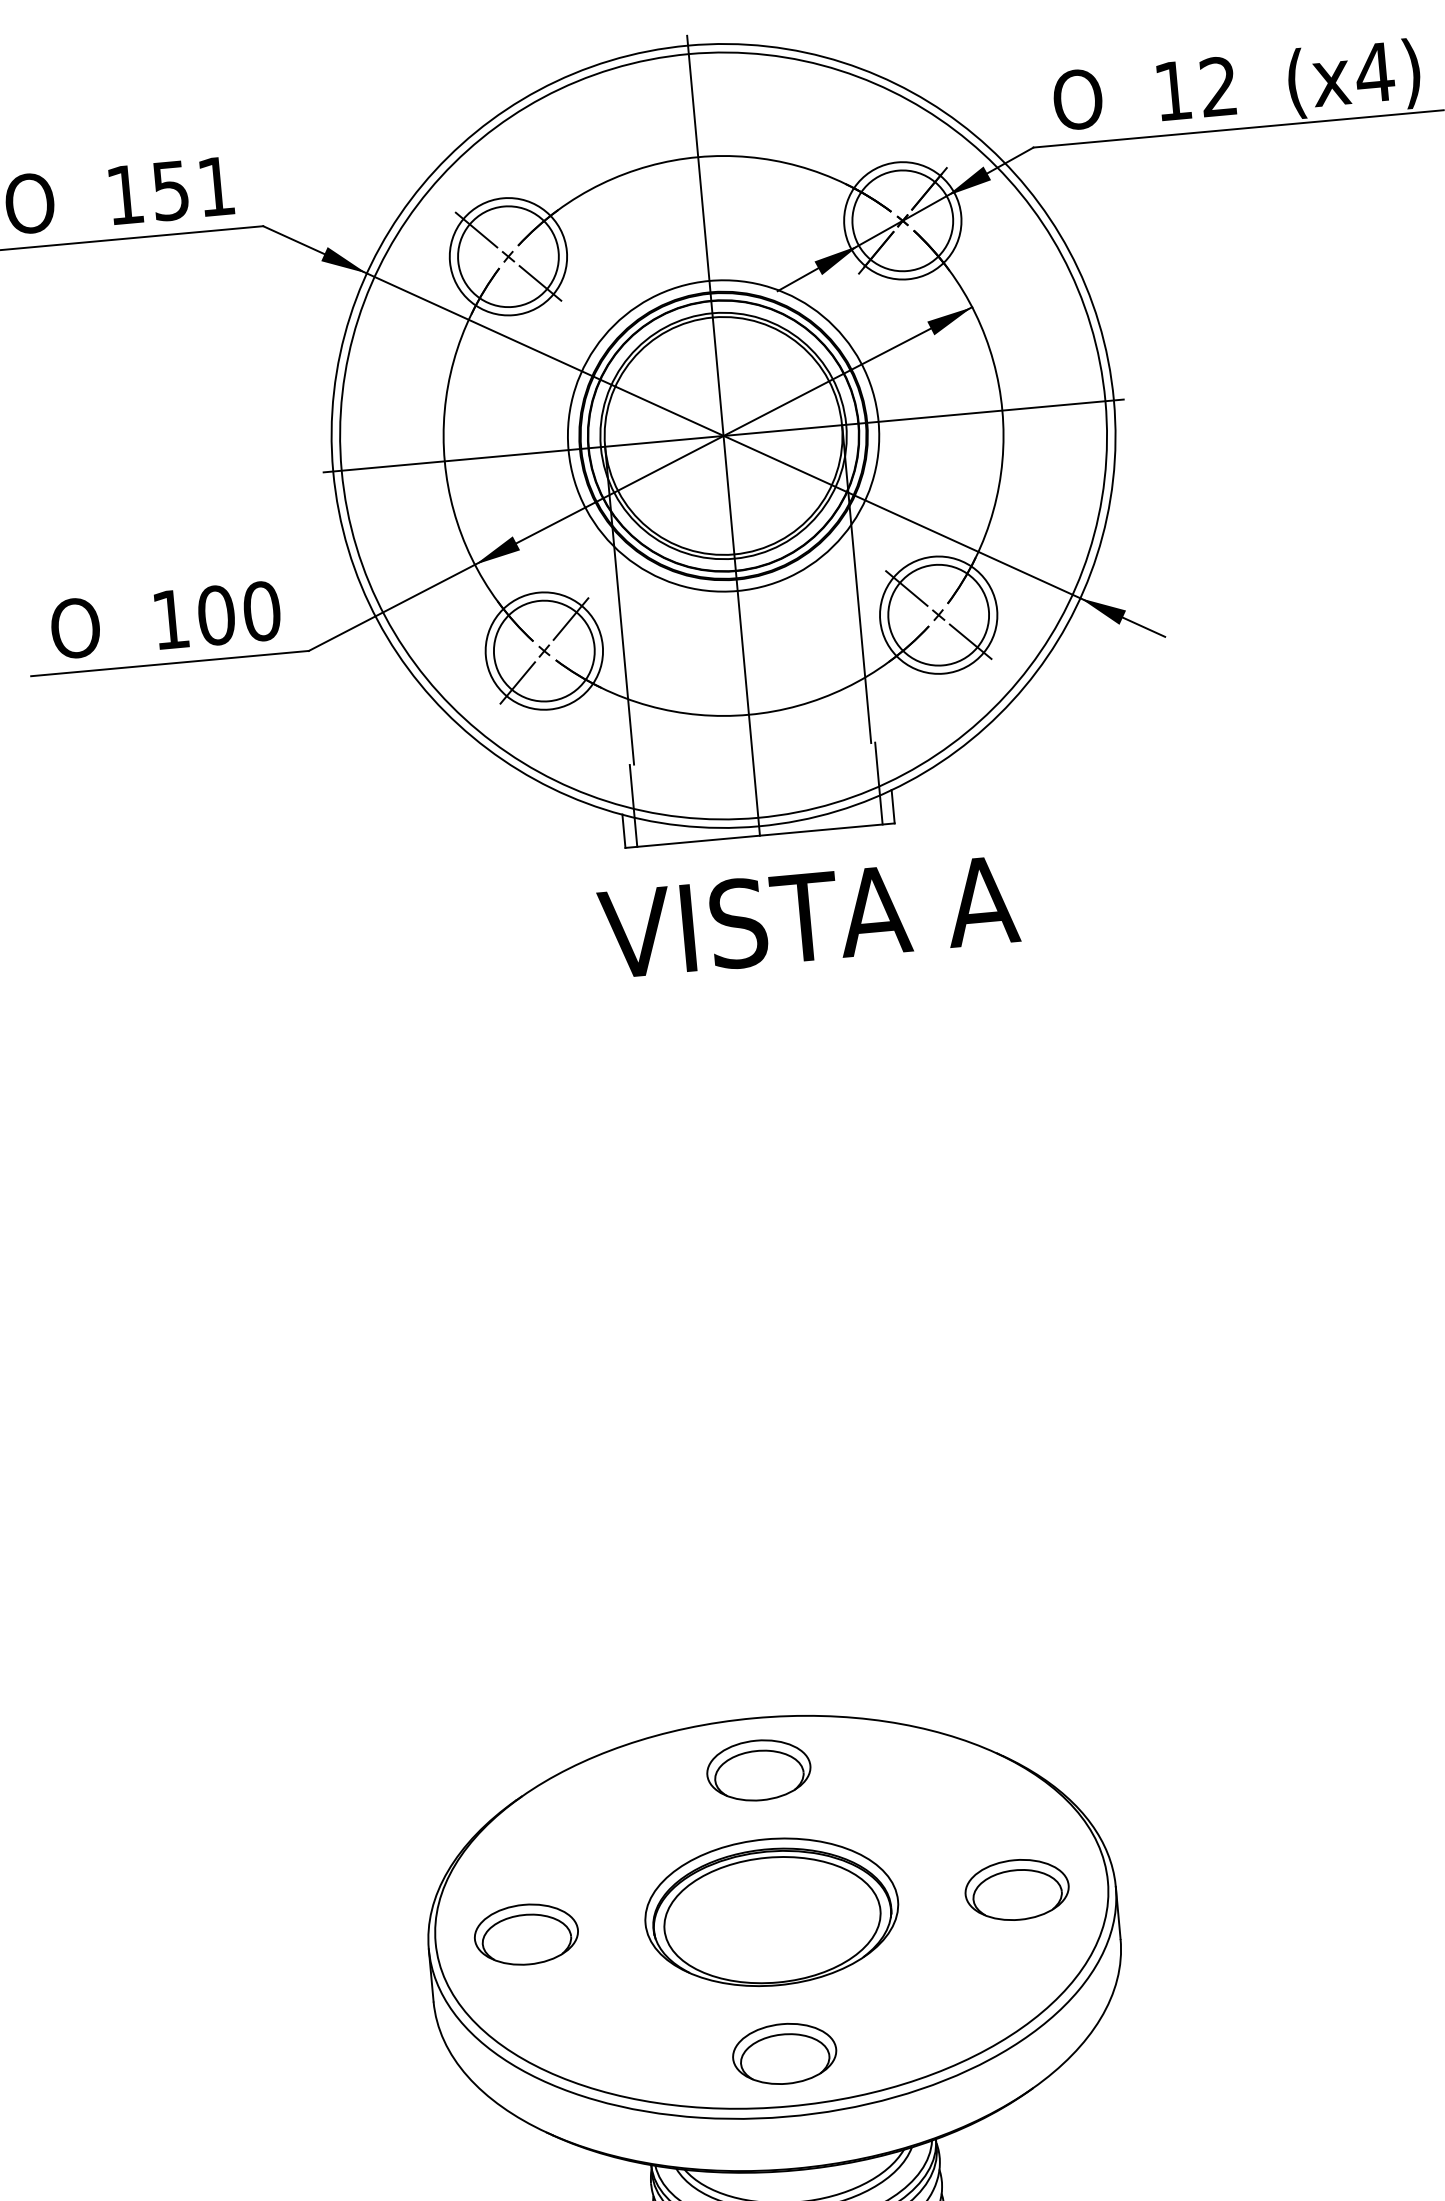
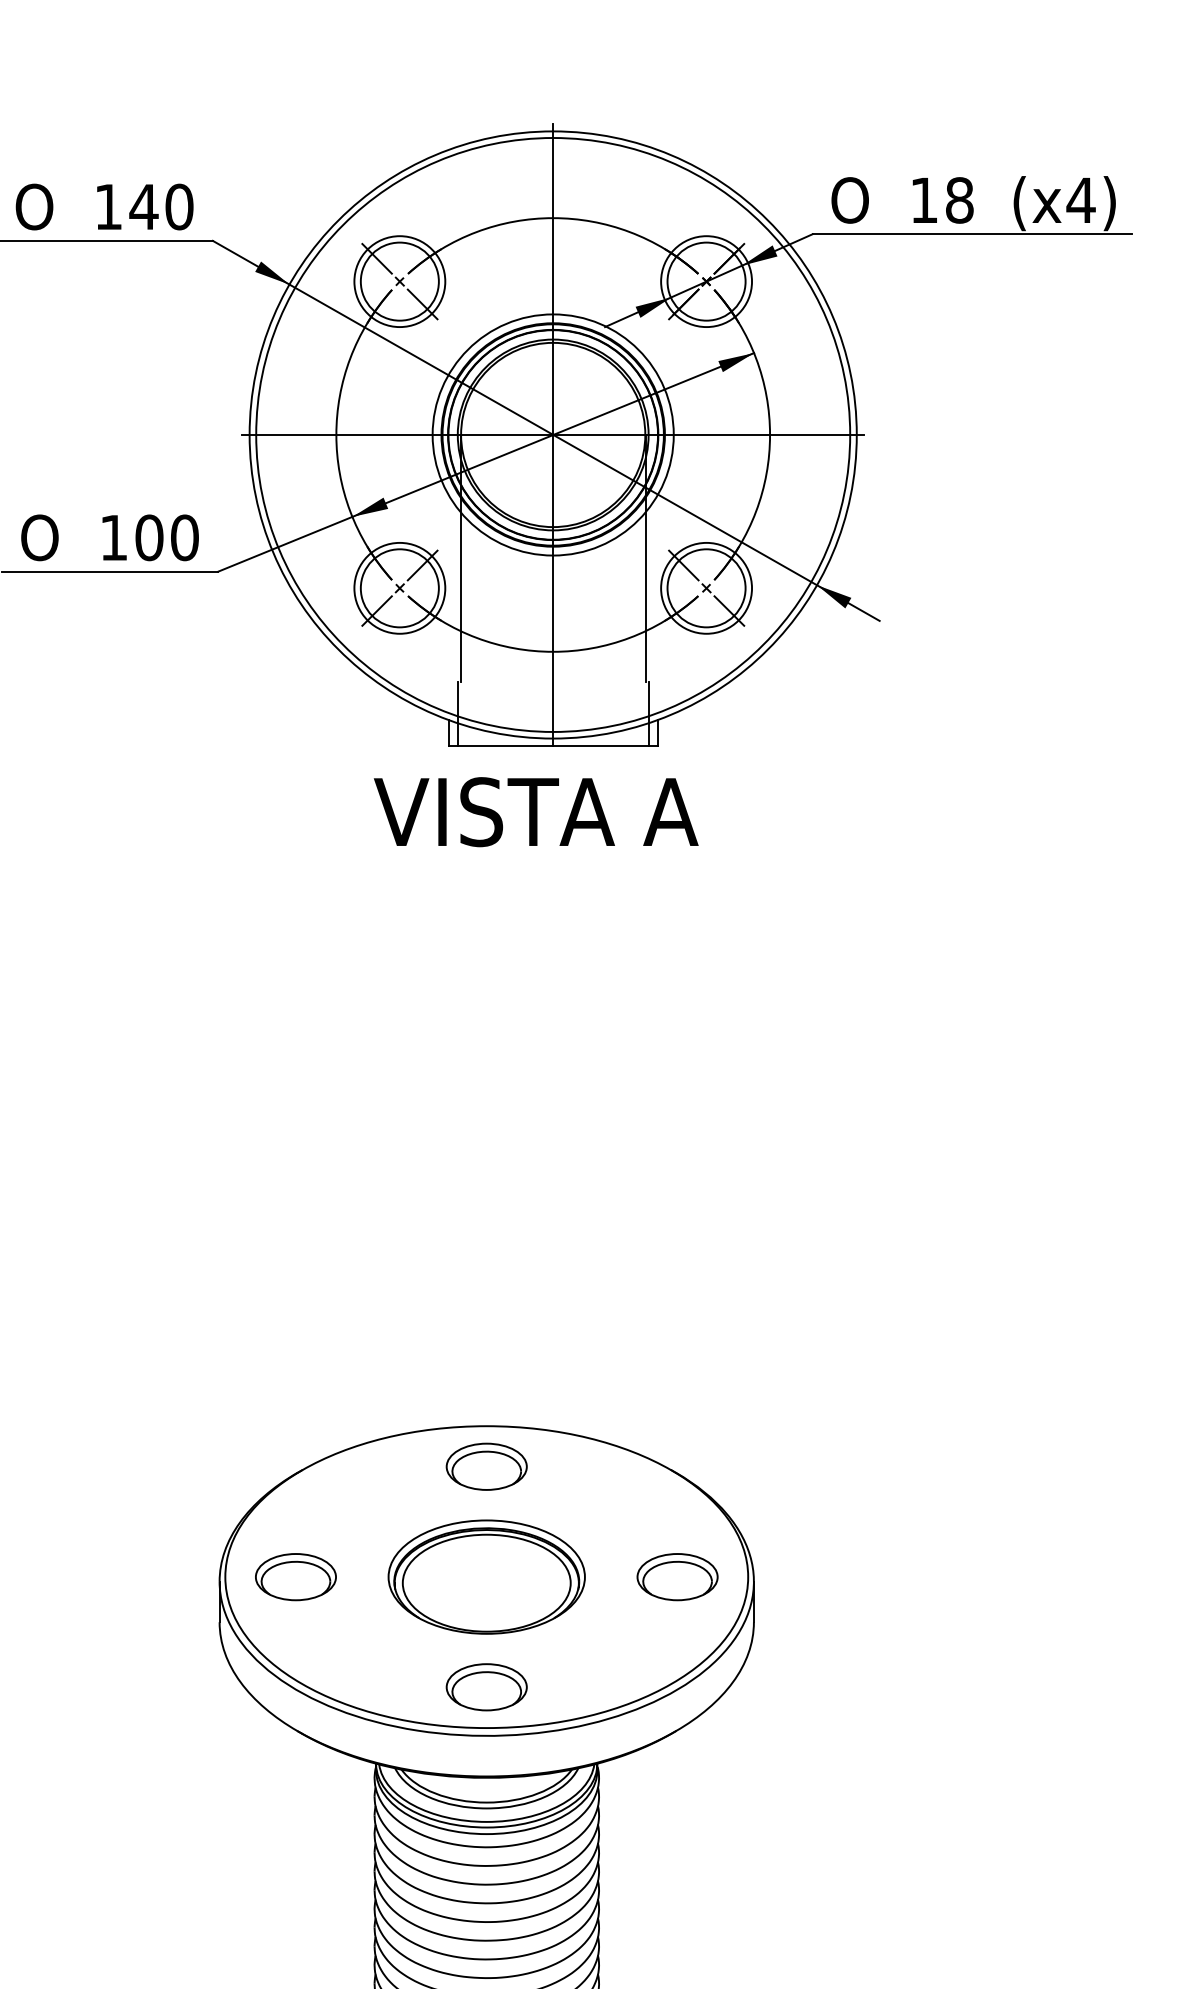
text: (1218, 86) -> (959, 200), 12 -> 18
text: (193, 188) -> (161, 206), 151 -> 140
text: (809, 917) -> (536, 812), moved

